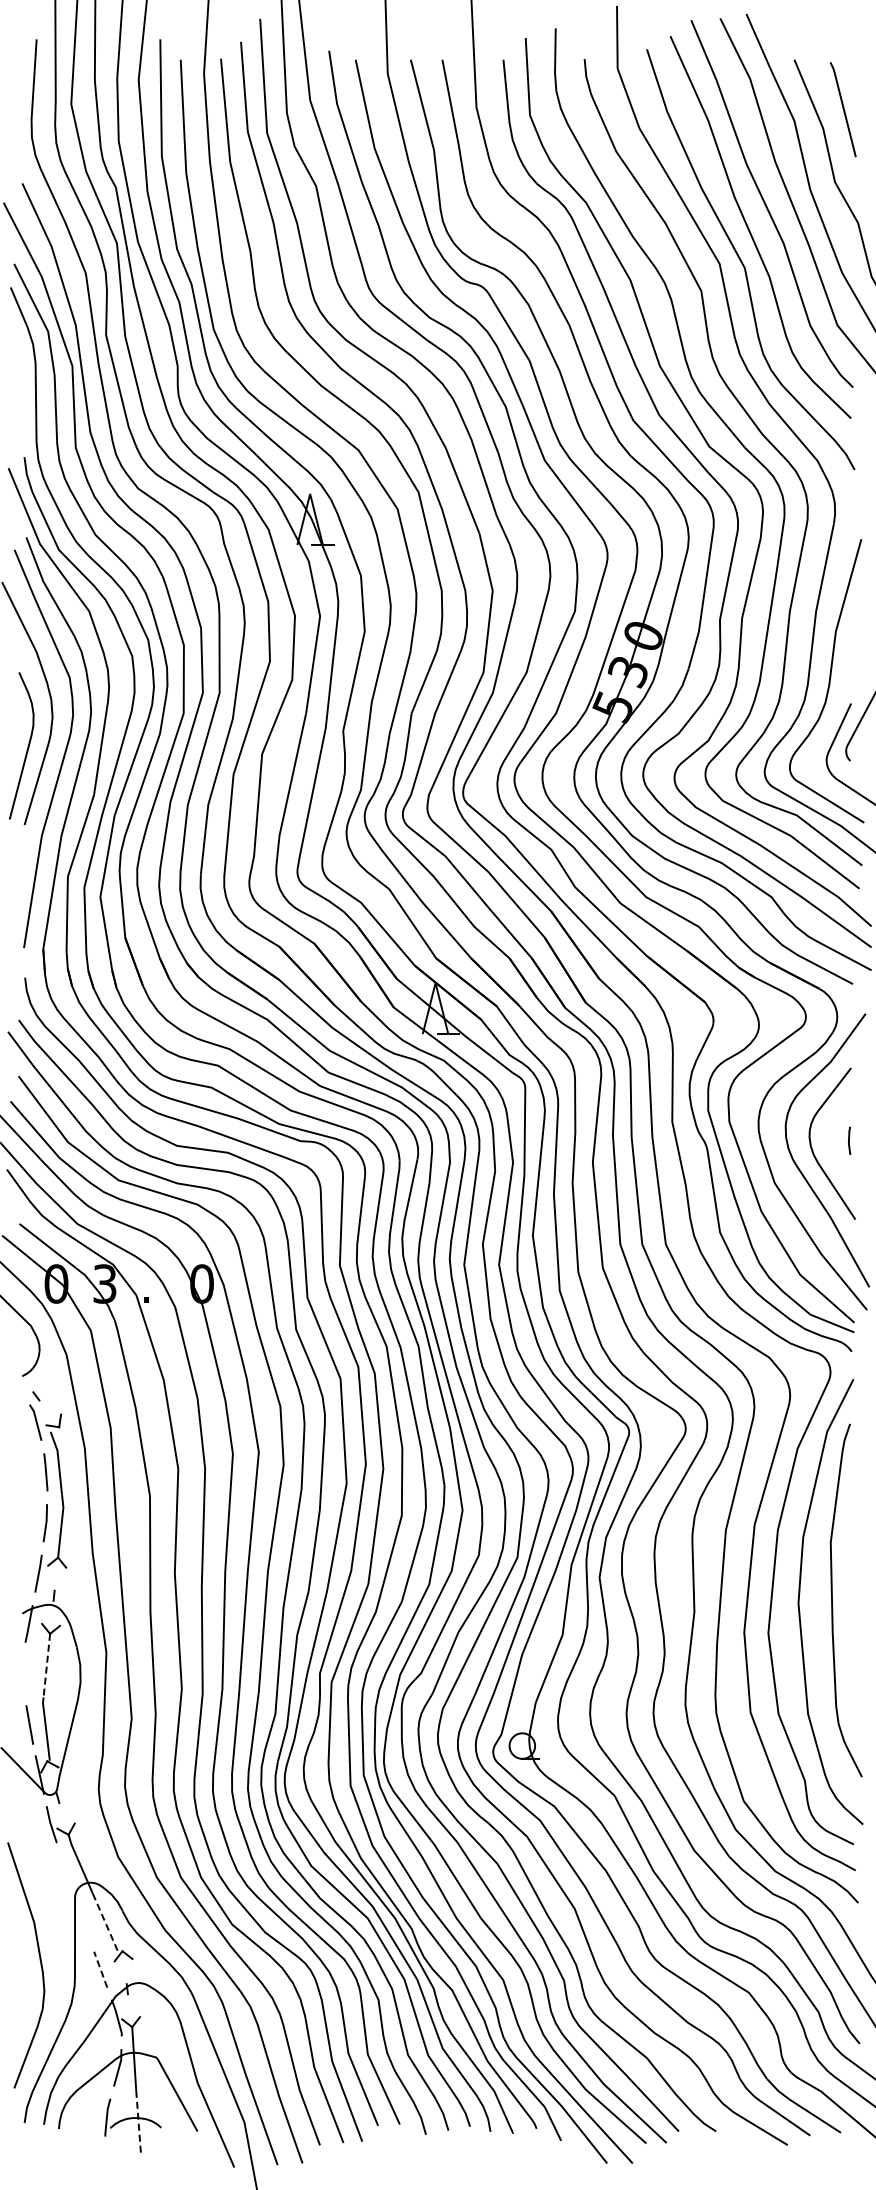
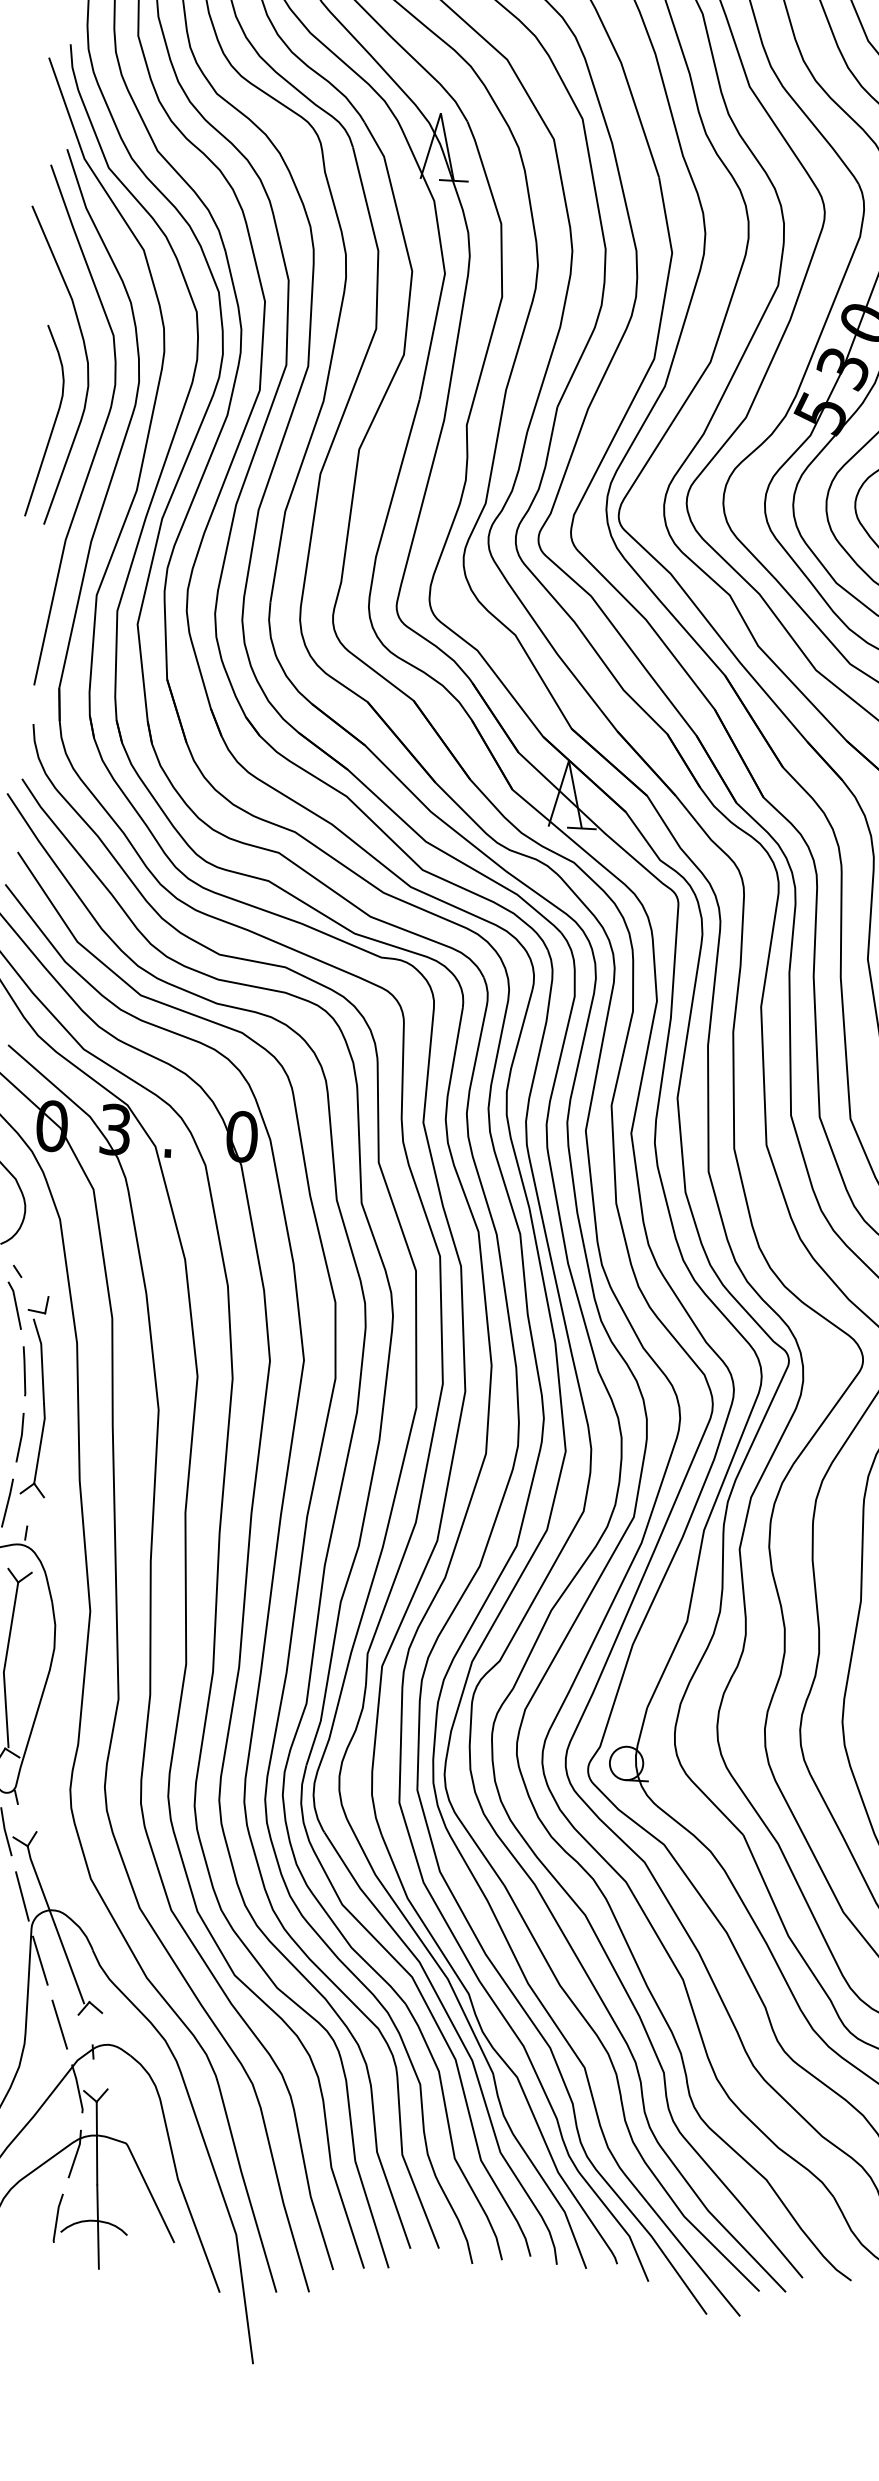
line: (46, 1665) -> (11, 1623), dashed -> solid
line: (66, 1873) -> (22, 1896), added
line: (82, 1921) -> (39, 1960), added
line: (105, 1923) -> (69, 1964), dashed -> solid
line: (100, 1969) -> (59, 2024), dashed -> solid
line: (138, 2122) -> (97, 2226), dashed -> solid

